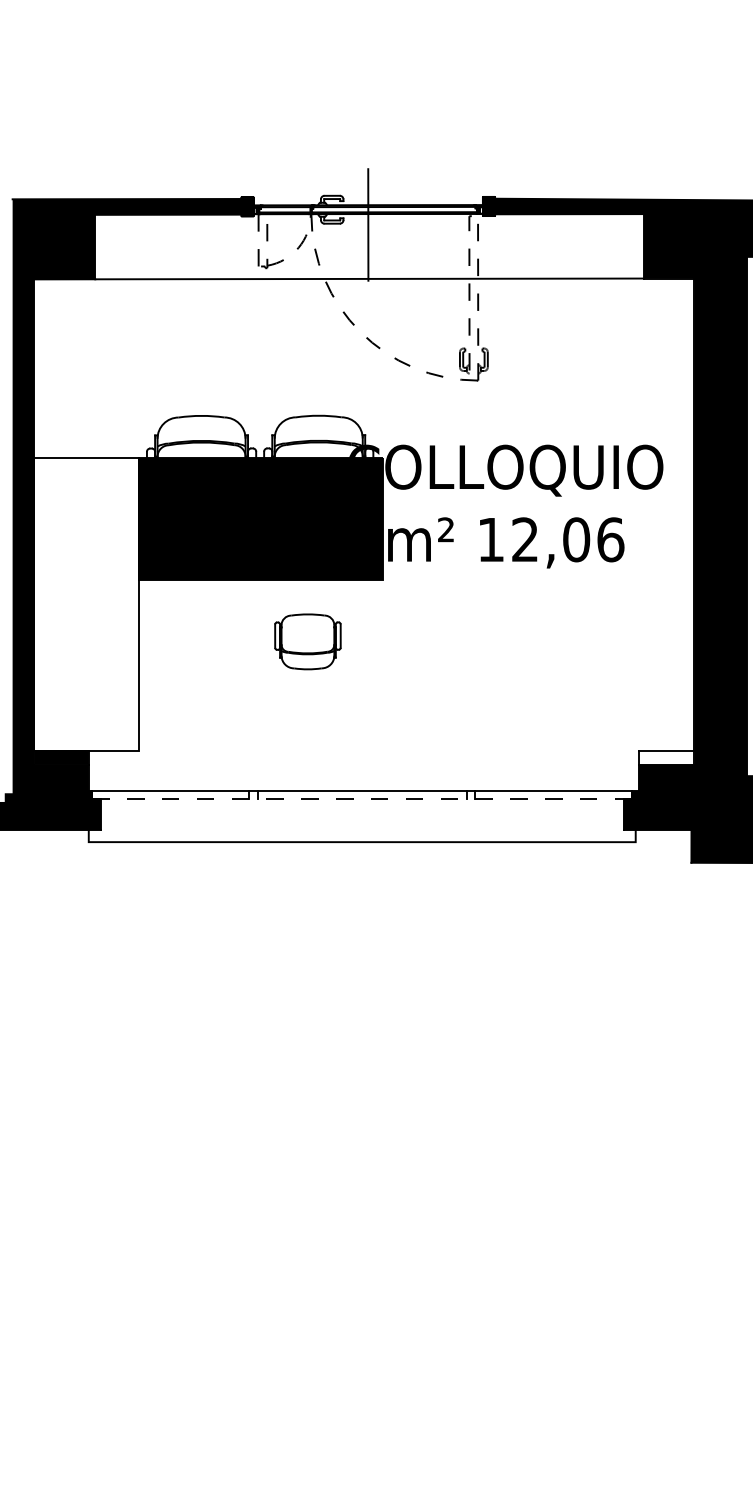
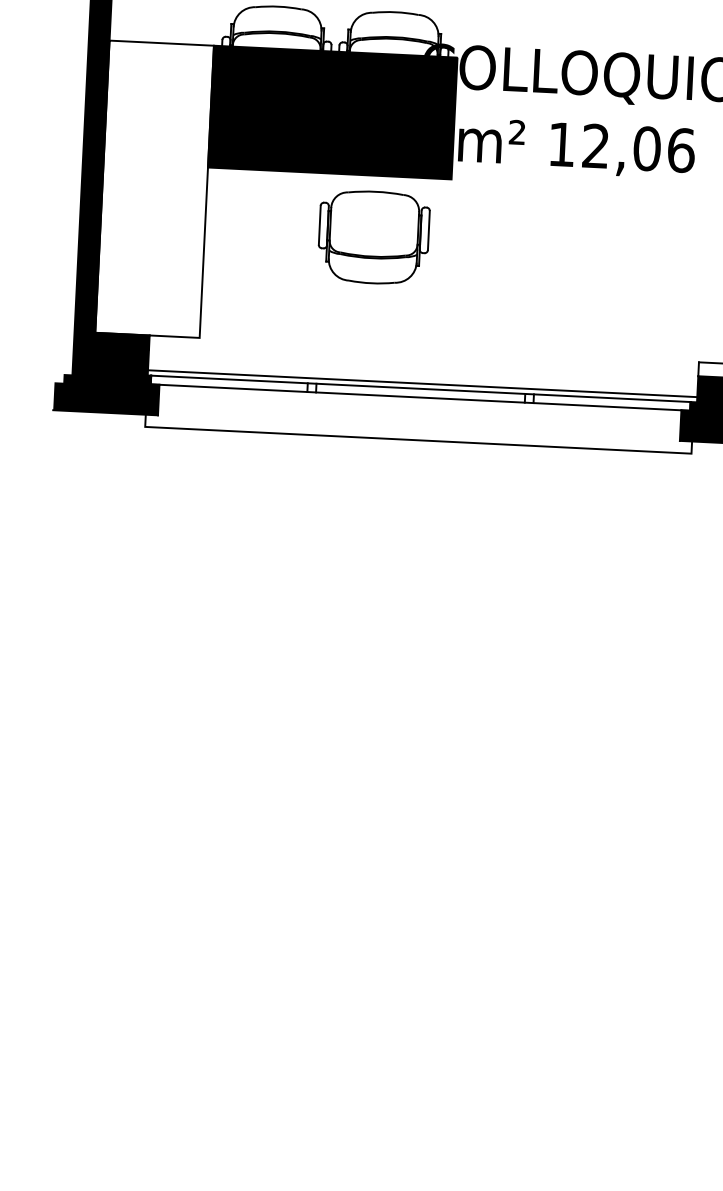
part: (307, 641) -> (373, 237), size x1.67
line: (363, 785) -> (422, 383), added
line: (362, 799) -> (420, 397), dashed -> solid

